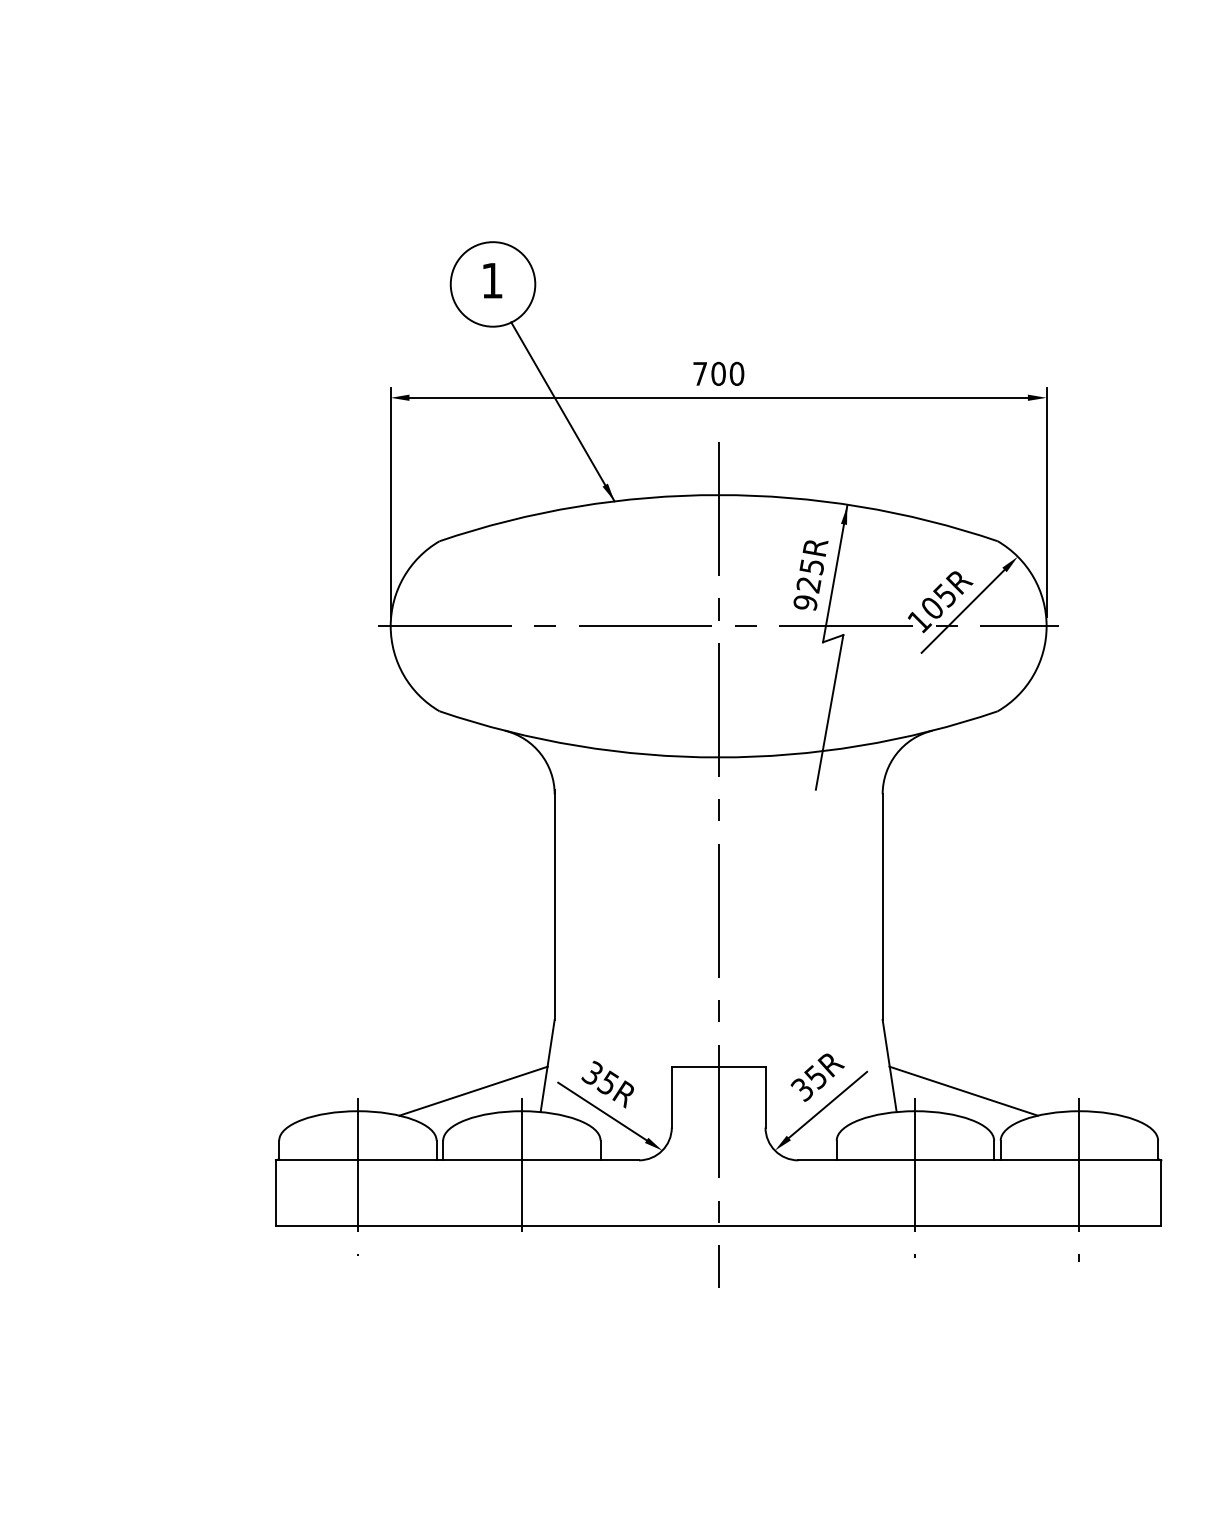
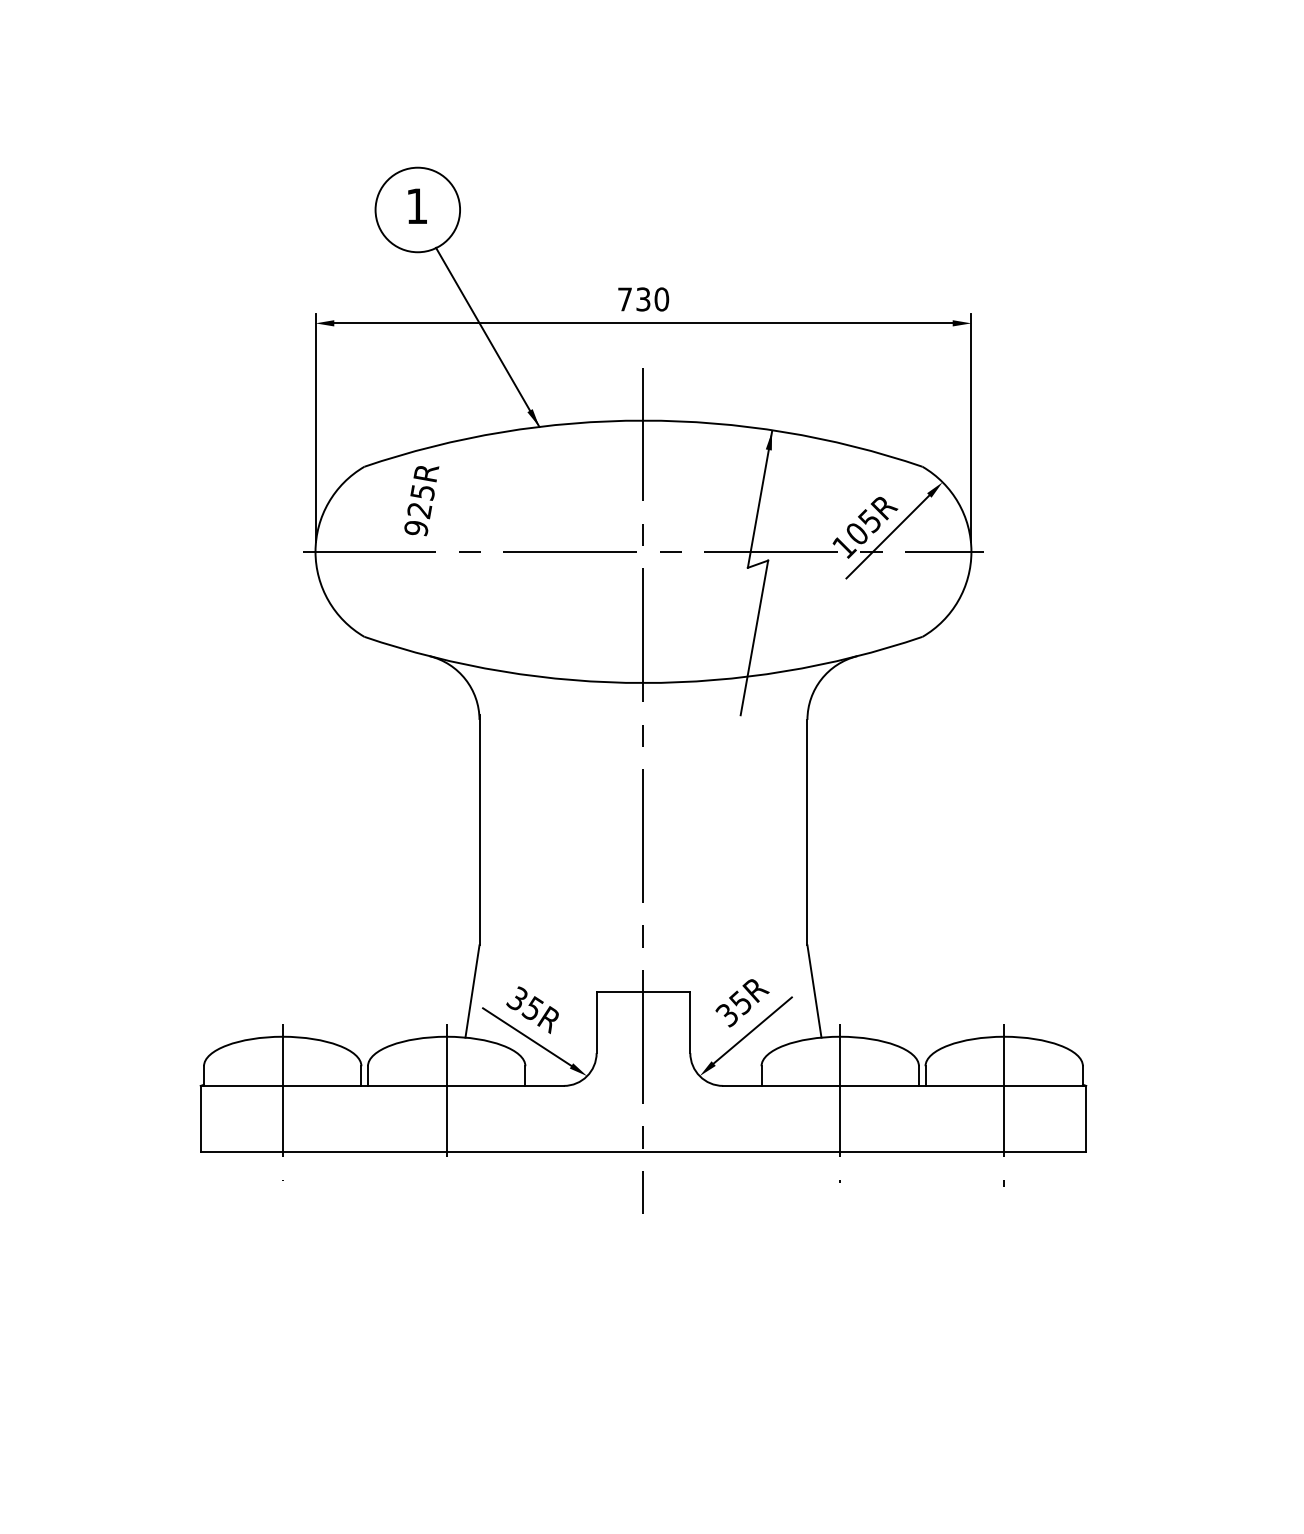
text: (718, 373) -> (643, 299), 700 -> 730
text: (810, 575) -> (421, 501), moved
line: (473, 1090) -> (398, 1016), removed
line: (963, 1090) -> (888, 1016), removed

